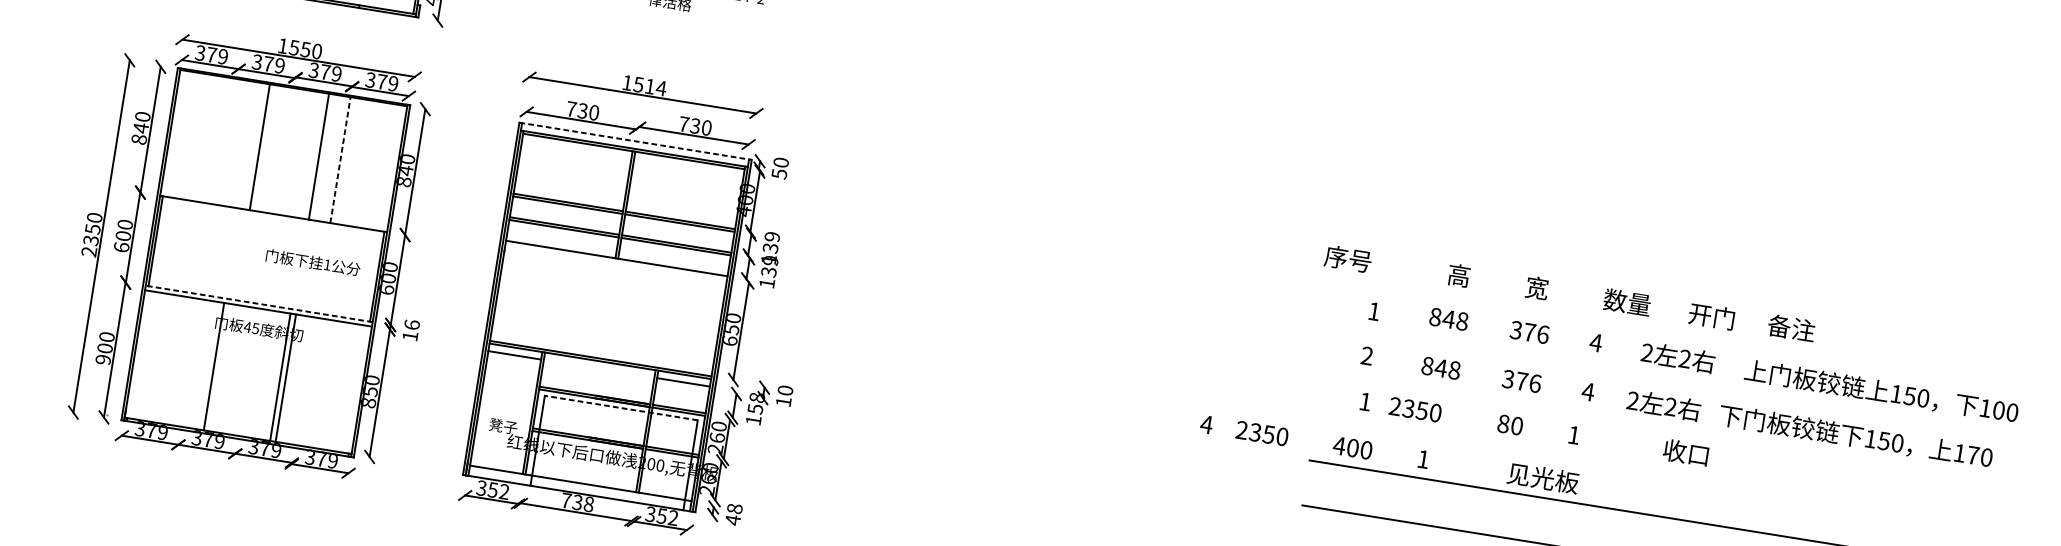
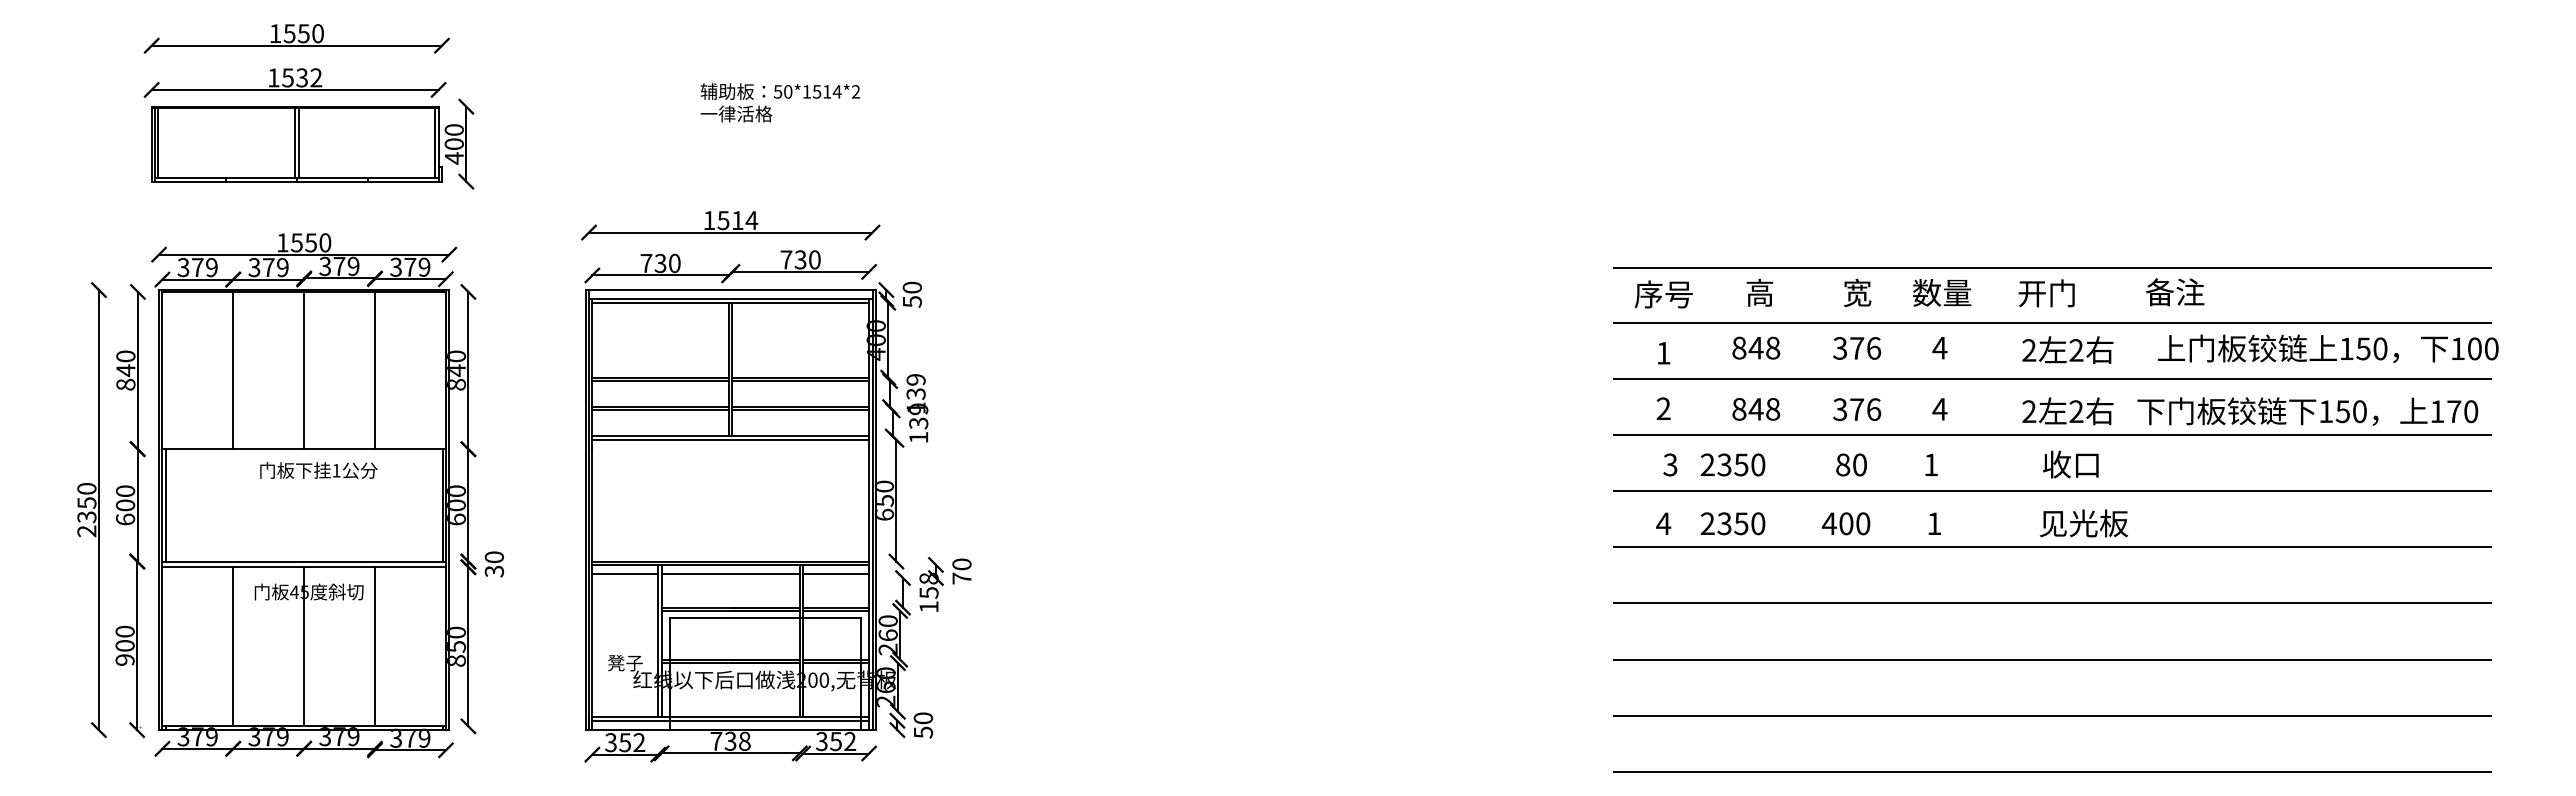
line: (636, 141) -> (731, 290), dashed -> solid
line: (260, 147) -> (233, 370), moved
line: (319, 156) -> (304, 370), moved
line: (340, 160) -> (375, 370), dashed -> solid
text: (1348, 259) -> (1663, 294), moved
line: (616, 260) -> (730, 439), added
text: (313, 262) -> (318, 470), moved
line: (1696, 292) -> (2052, 267), added
text: (1627, 302) -> (1942, 292), moved
line: (259, 303) -> (304, 561), dashed -> solid
text: (1711, 316) -> (2046, 293), moved
text: (411, 330) -> (494, 564), 16 -> 30
line: (1689, 337) -> (2052, 323), added
text: (1678, 357) -> (2067, 349), moved
line: (214, 366) -> (233, 646), moved
line: (598, 368) -> (730, 574), added
line: (280, 377) -> (304, 646), moved
line: (286, 378) -> (375, 646), moved
line: (1682, 381) -> (2052, 378), added
text: (1881, 391) -> (2327, 348), moved
text: (783, 401) -> (961, 578), 10 -> 70
text: (1365, 401) -> (1670, 464), 1 -> 3
line: (620, 407) -> (764, 617), dashed -> solid
line: (1675, 426) -> (2052, 434), added
text: (1810, 429) -> (2250, 411), moved
text: (1389, 453) -> (1891, 523), moved
line: (1667, 472) -> (2052, 491), added
line: (580, 485) -> (730, 720), added
text: (734, 514) -> (923, 725), 48 -> 50

